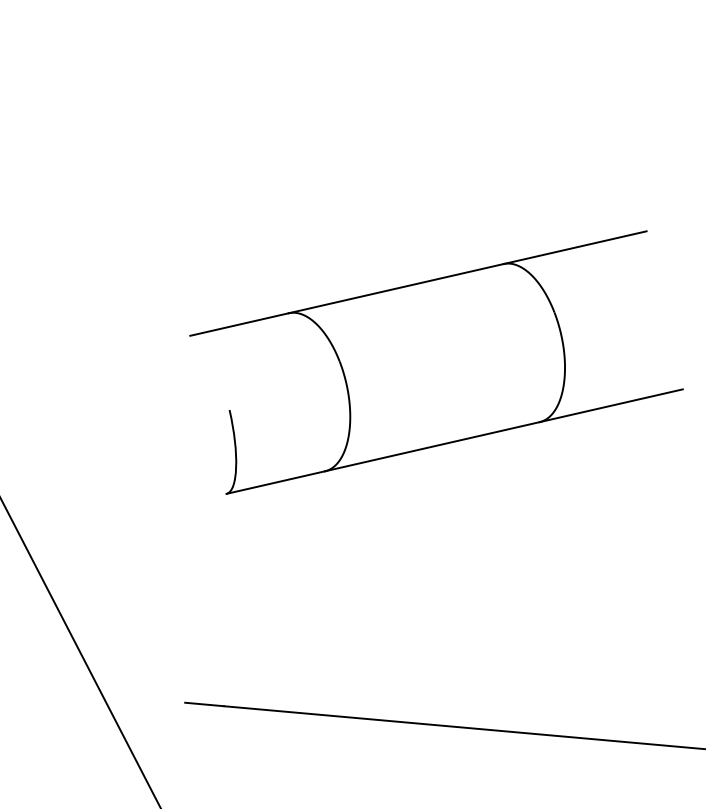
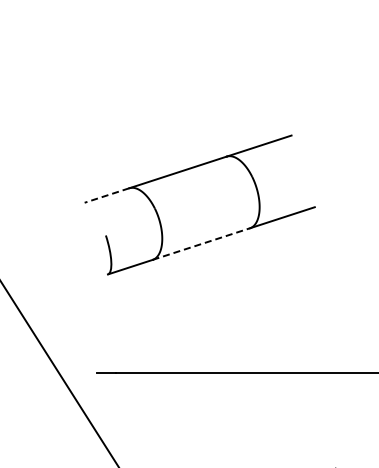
line: (238, 324) -> (106, 195), solid -> dashed
line: (432, 445) -> (201, 243), solid -> dashed

